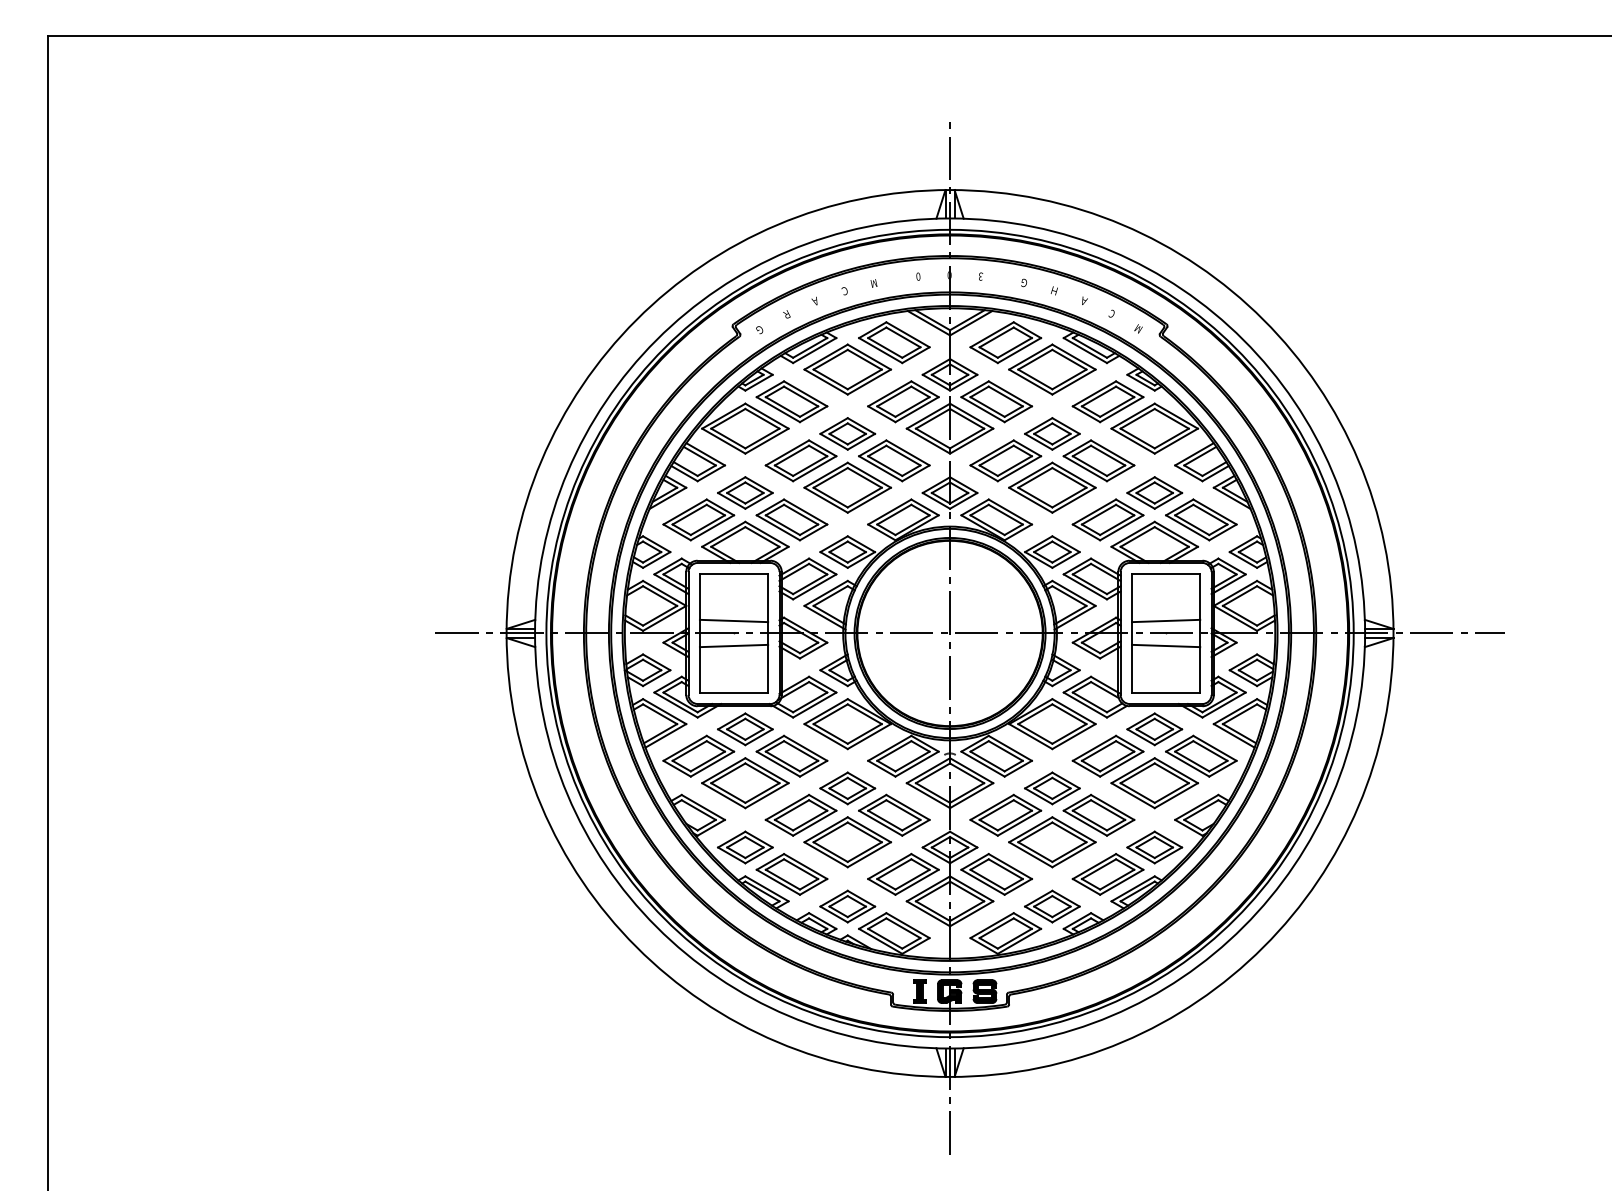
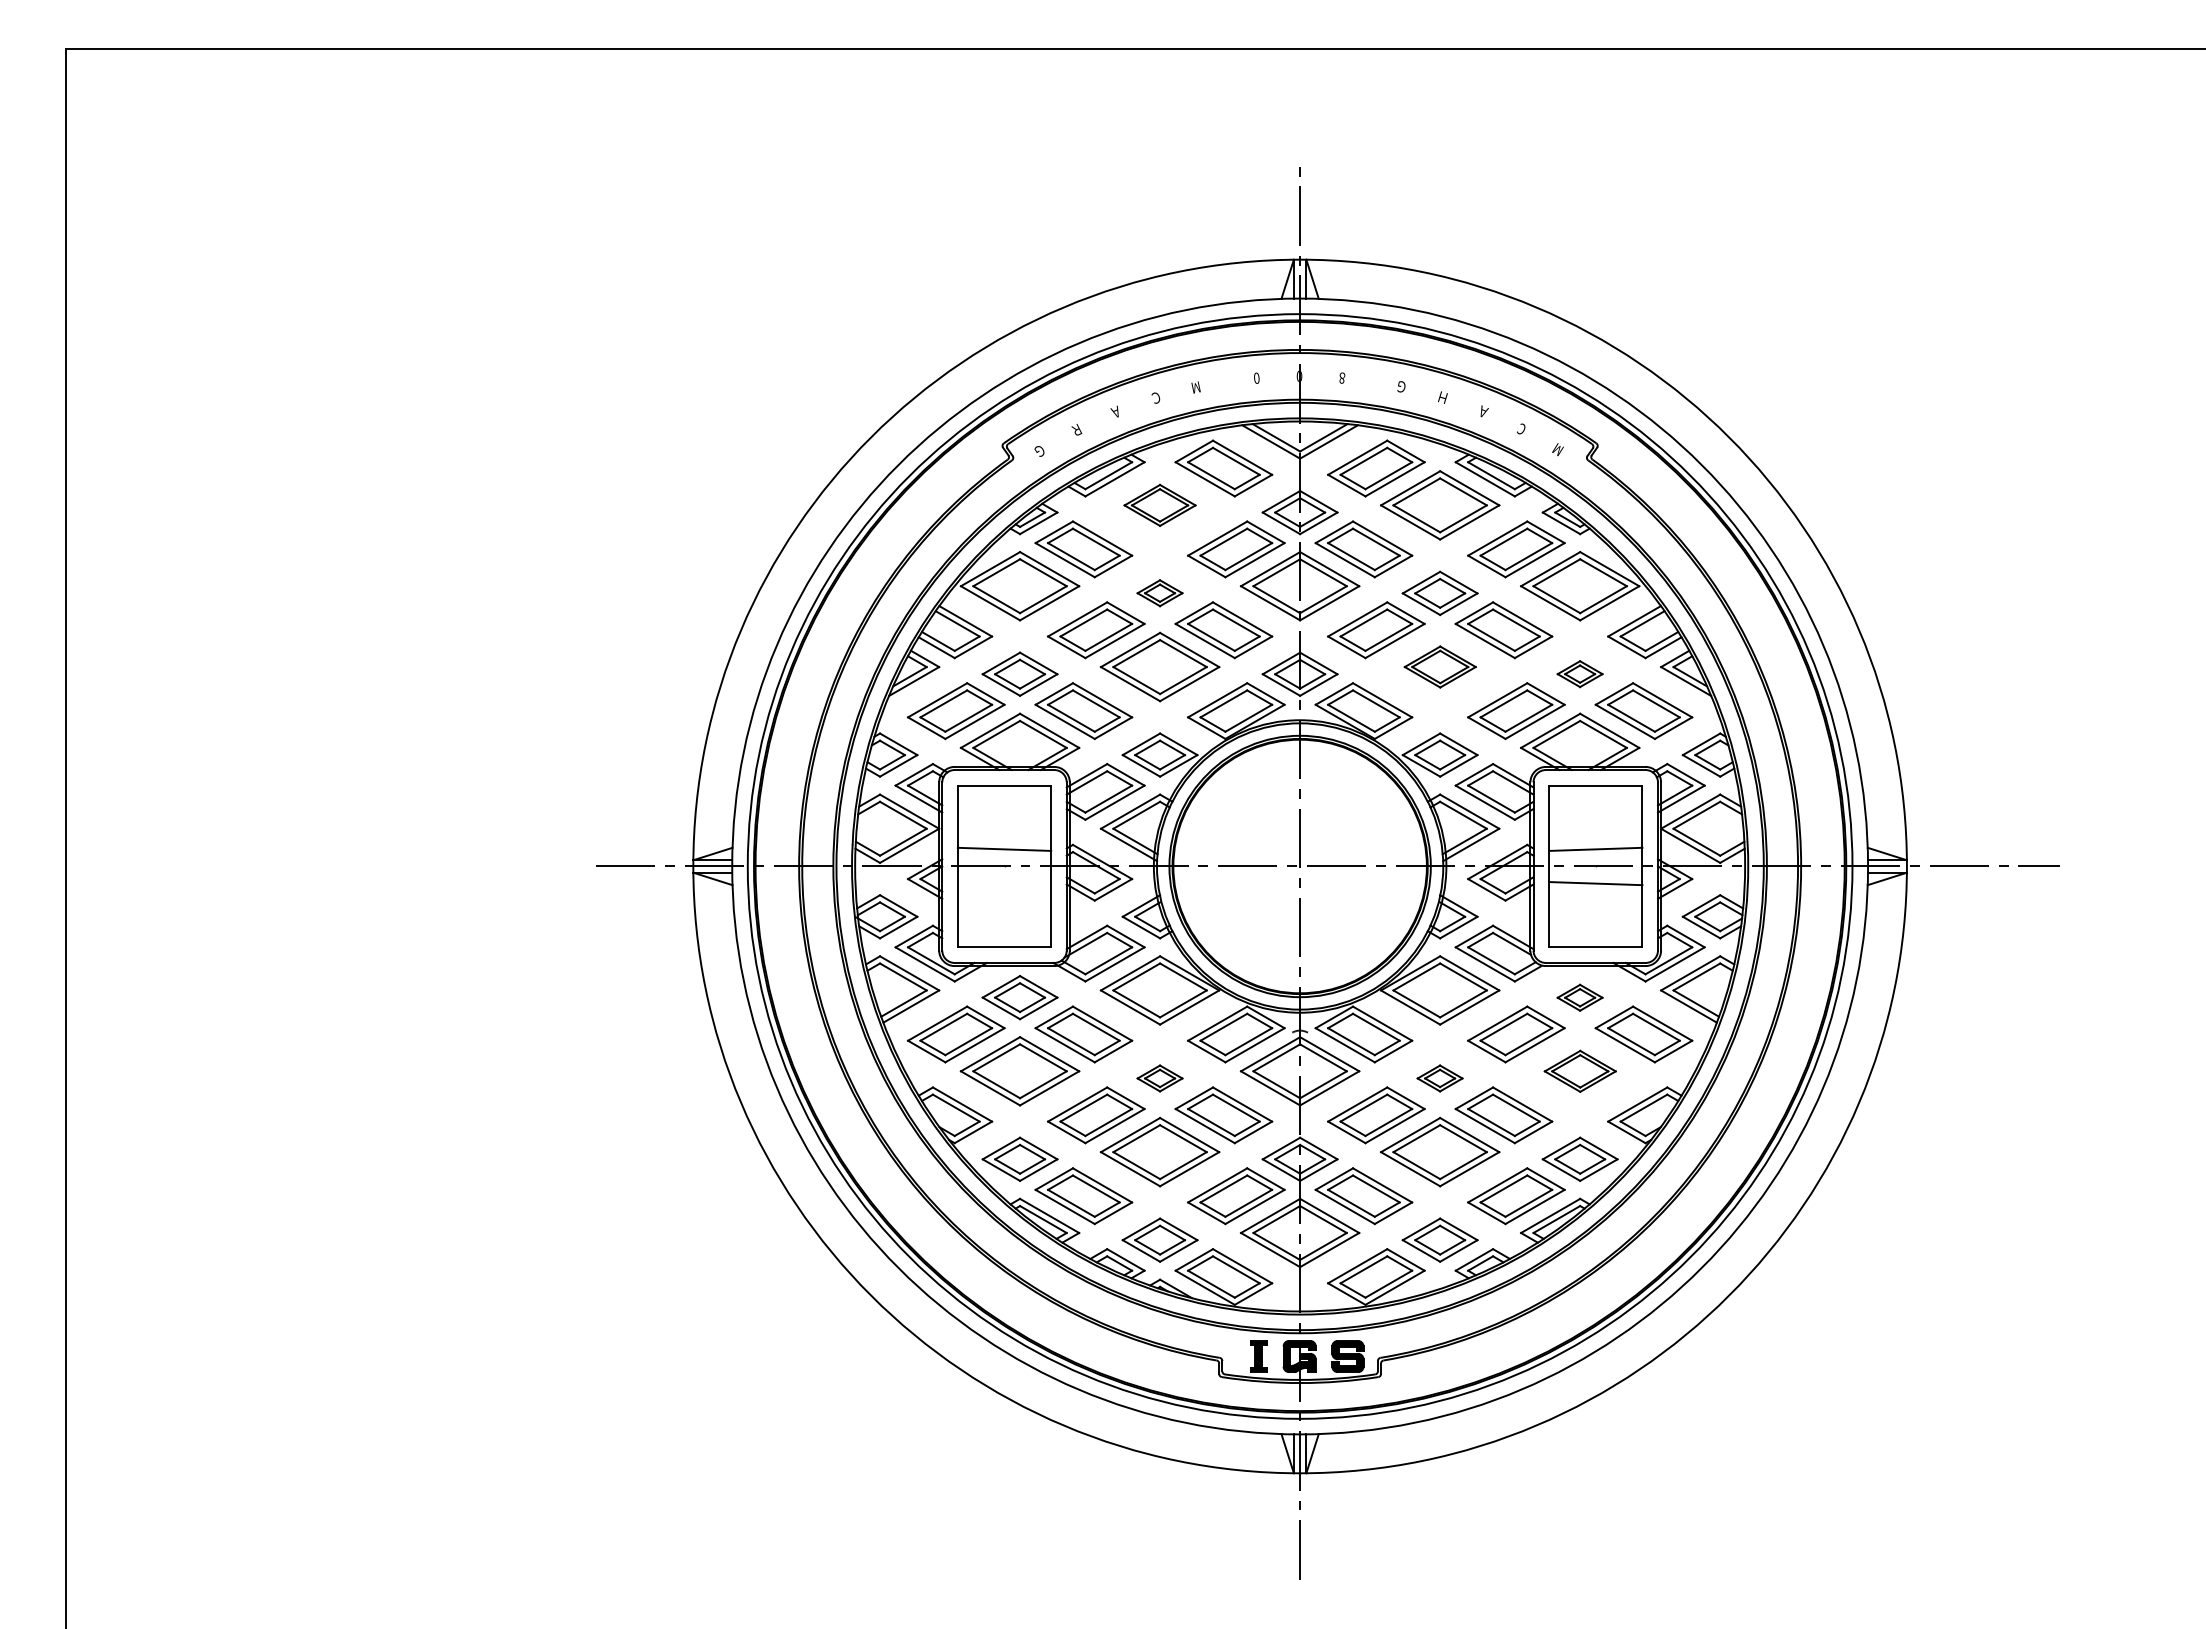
text: (981, 276) -> (1342, 377), 3 -> 8
part: (847, 369) -> (1159, 505), size x0.6
part: (847, 433) -> (1159, 592), size x0.6
part: (1052, 487) -> (1440, 666), size x0.6
part: (1154, 492) -> (1579, 673), size x0.6
line: (734, 645) -> (1004, 883), removed
part: (1154, 729) -> (1579, 997), size x0.6
part: (1154, 783) -> (1580, 1071), size x0.6
part: (847, 788) -> (1159, 1078), size x0.6
part: (1051, 788) -> (1439, 1078), size x0.6

